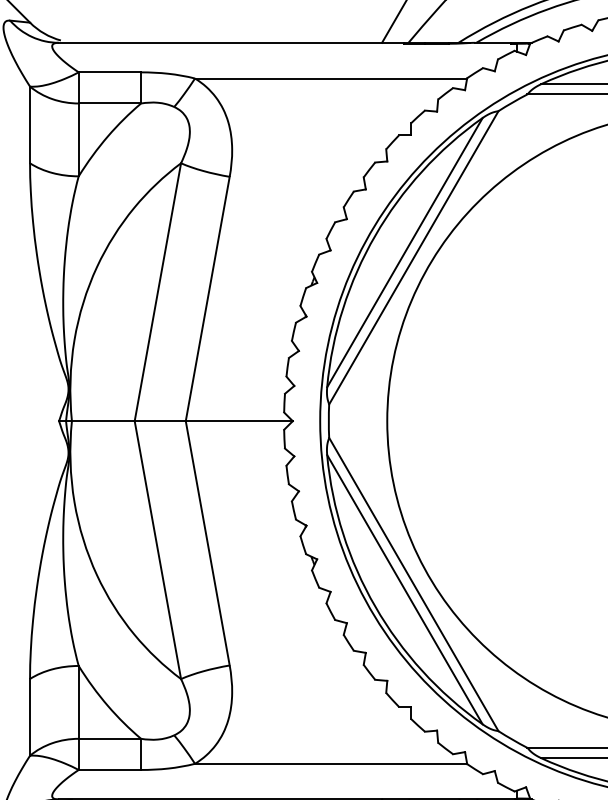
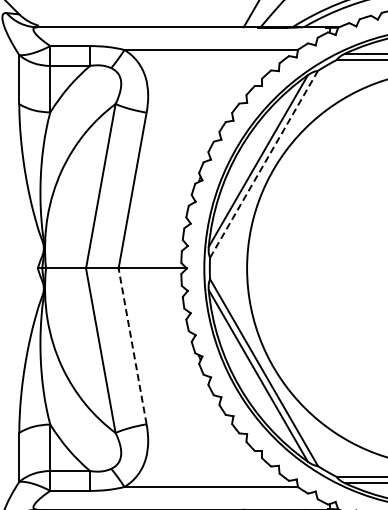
line: (414, 258) -> (264, 164), solid -> dashed
line: (207, 541) -> (132, 345), solid -> dashed

